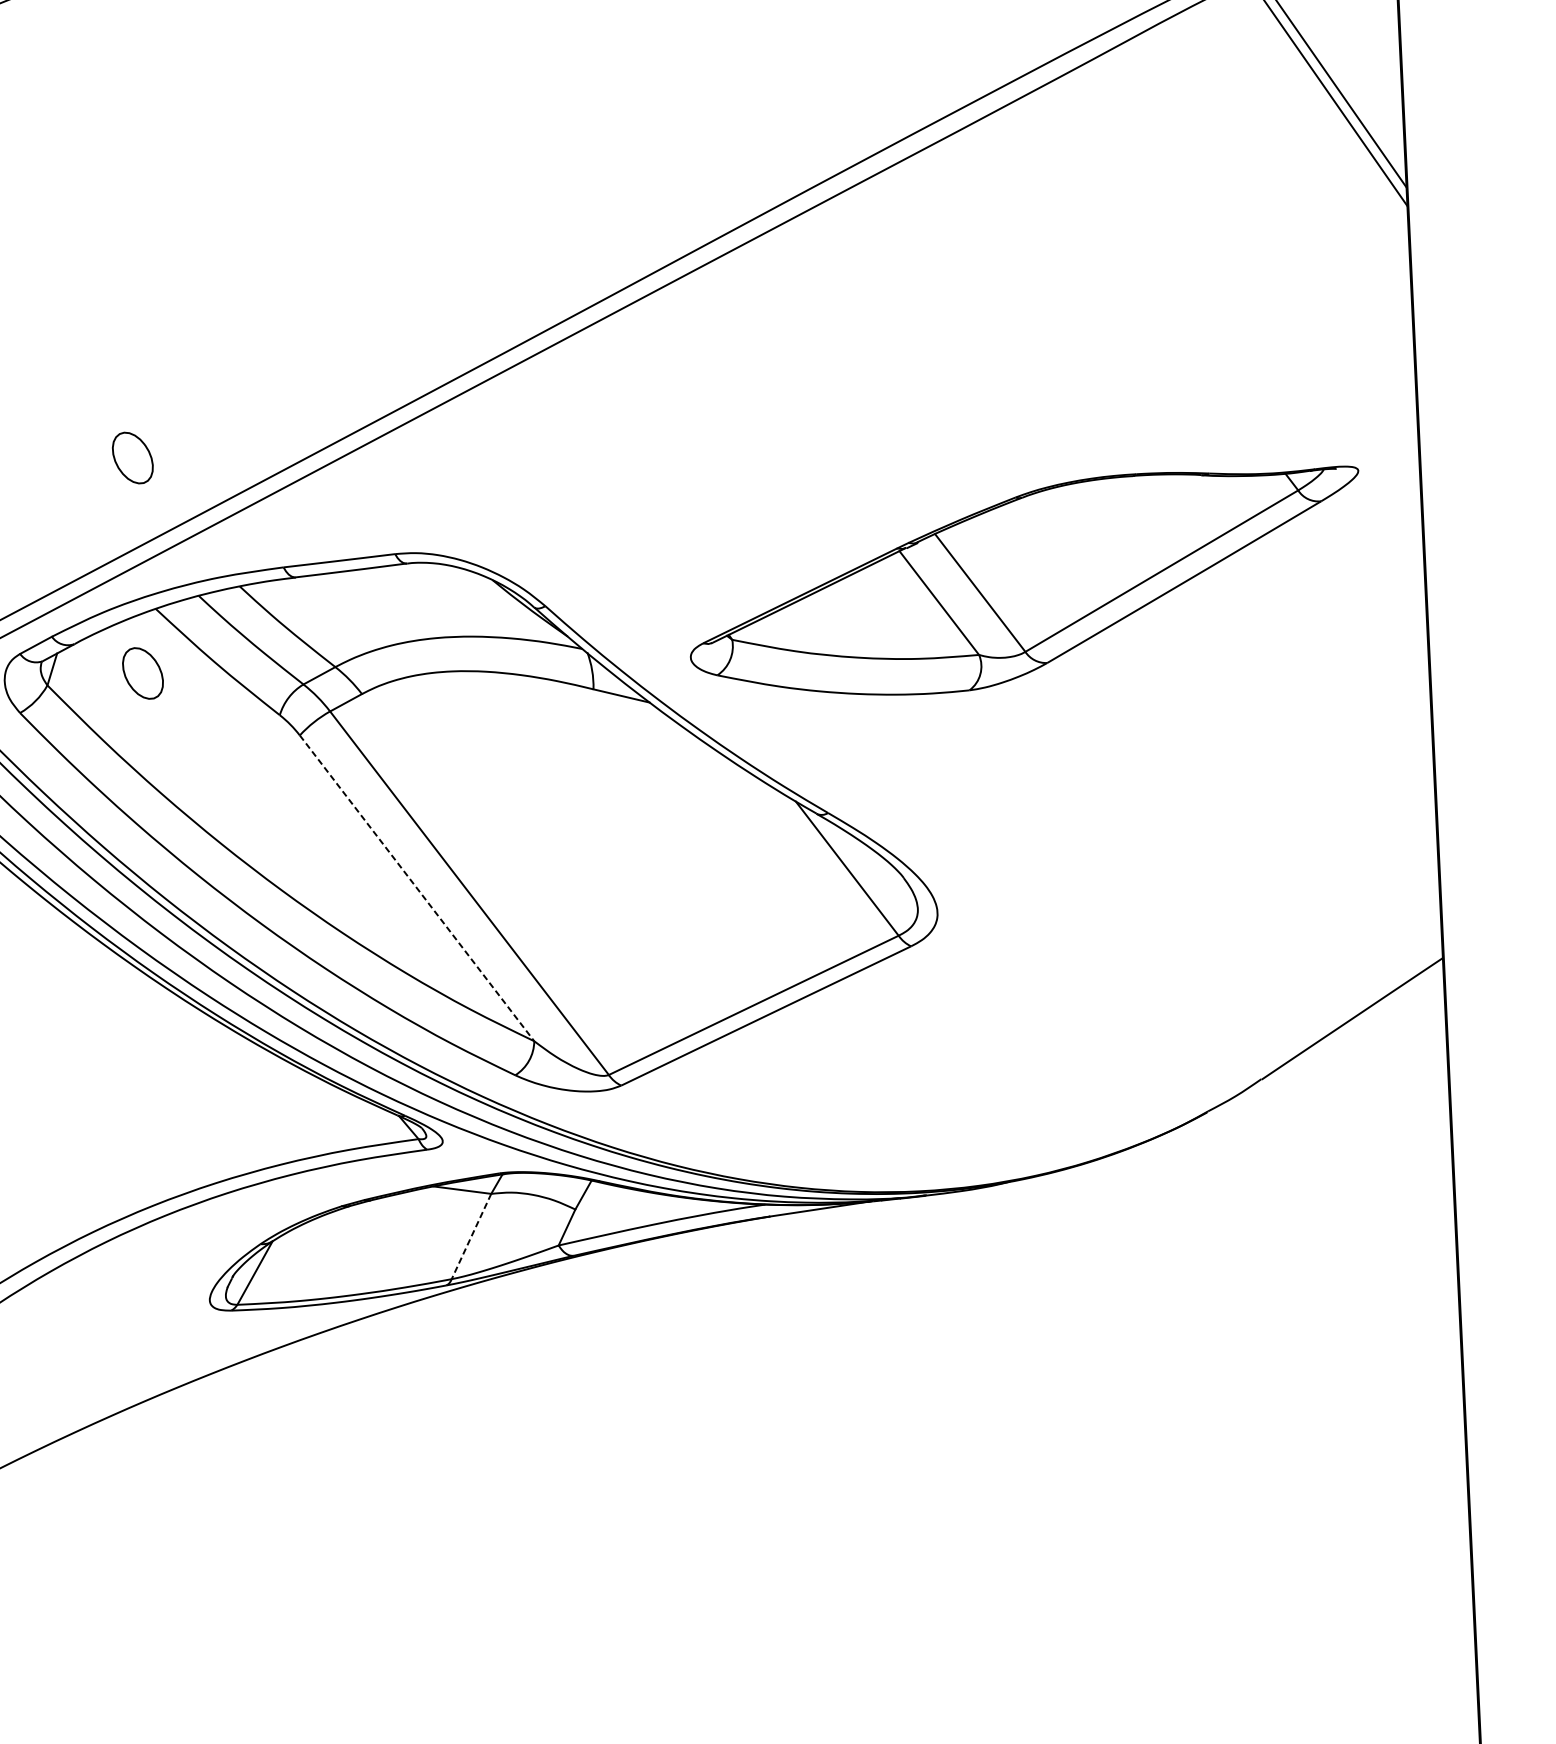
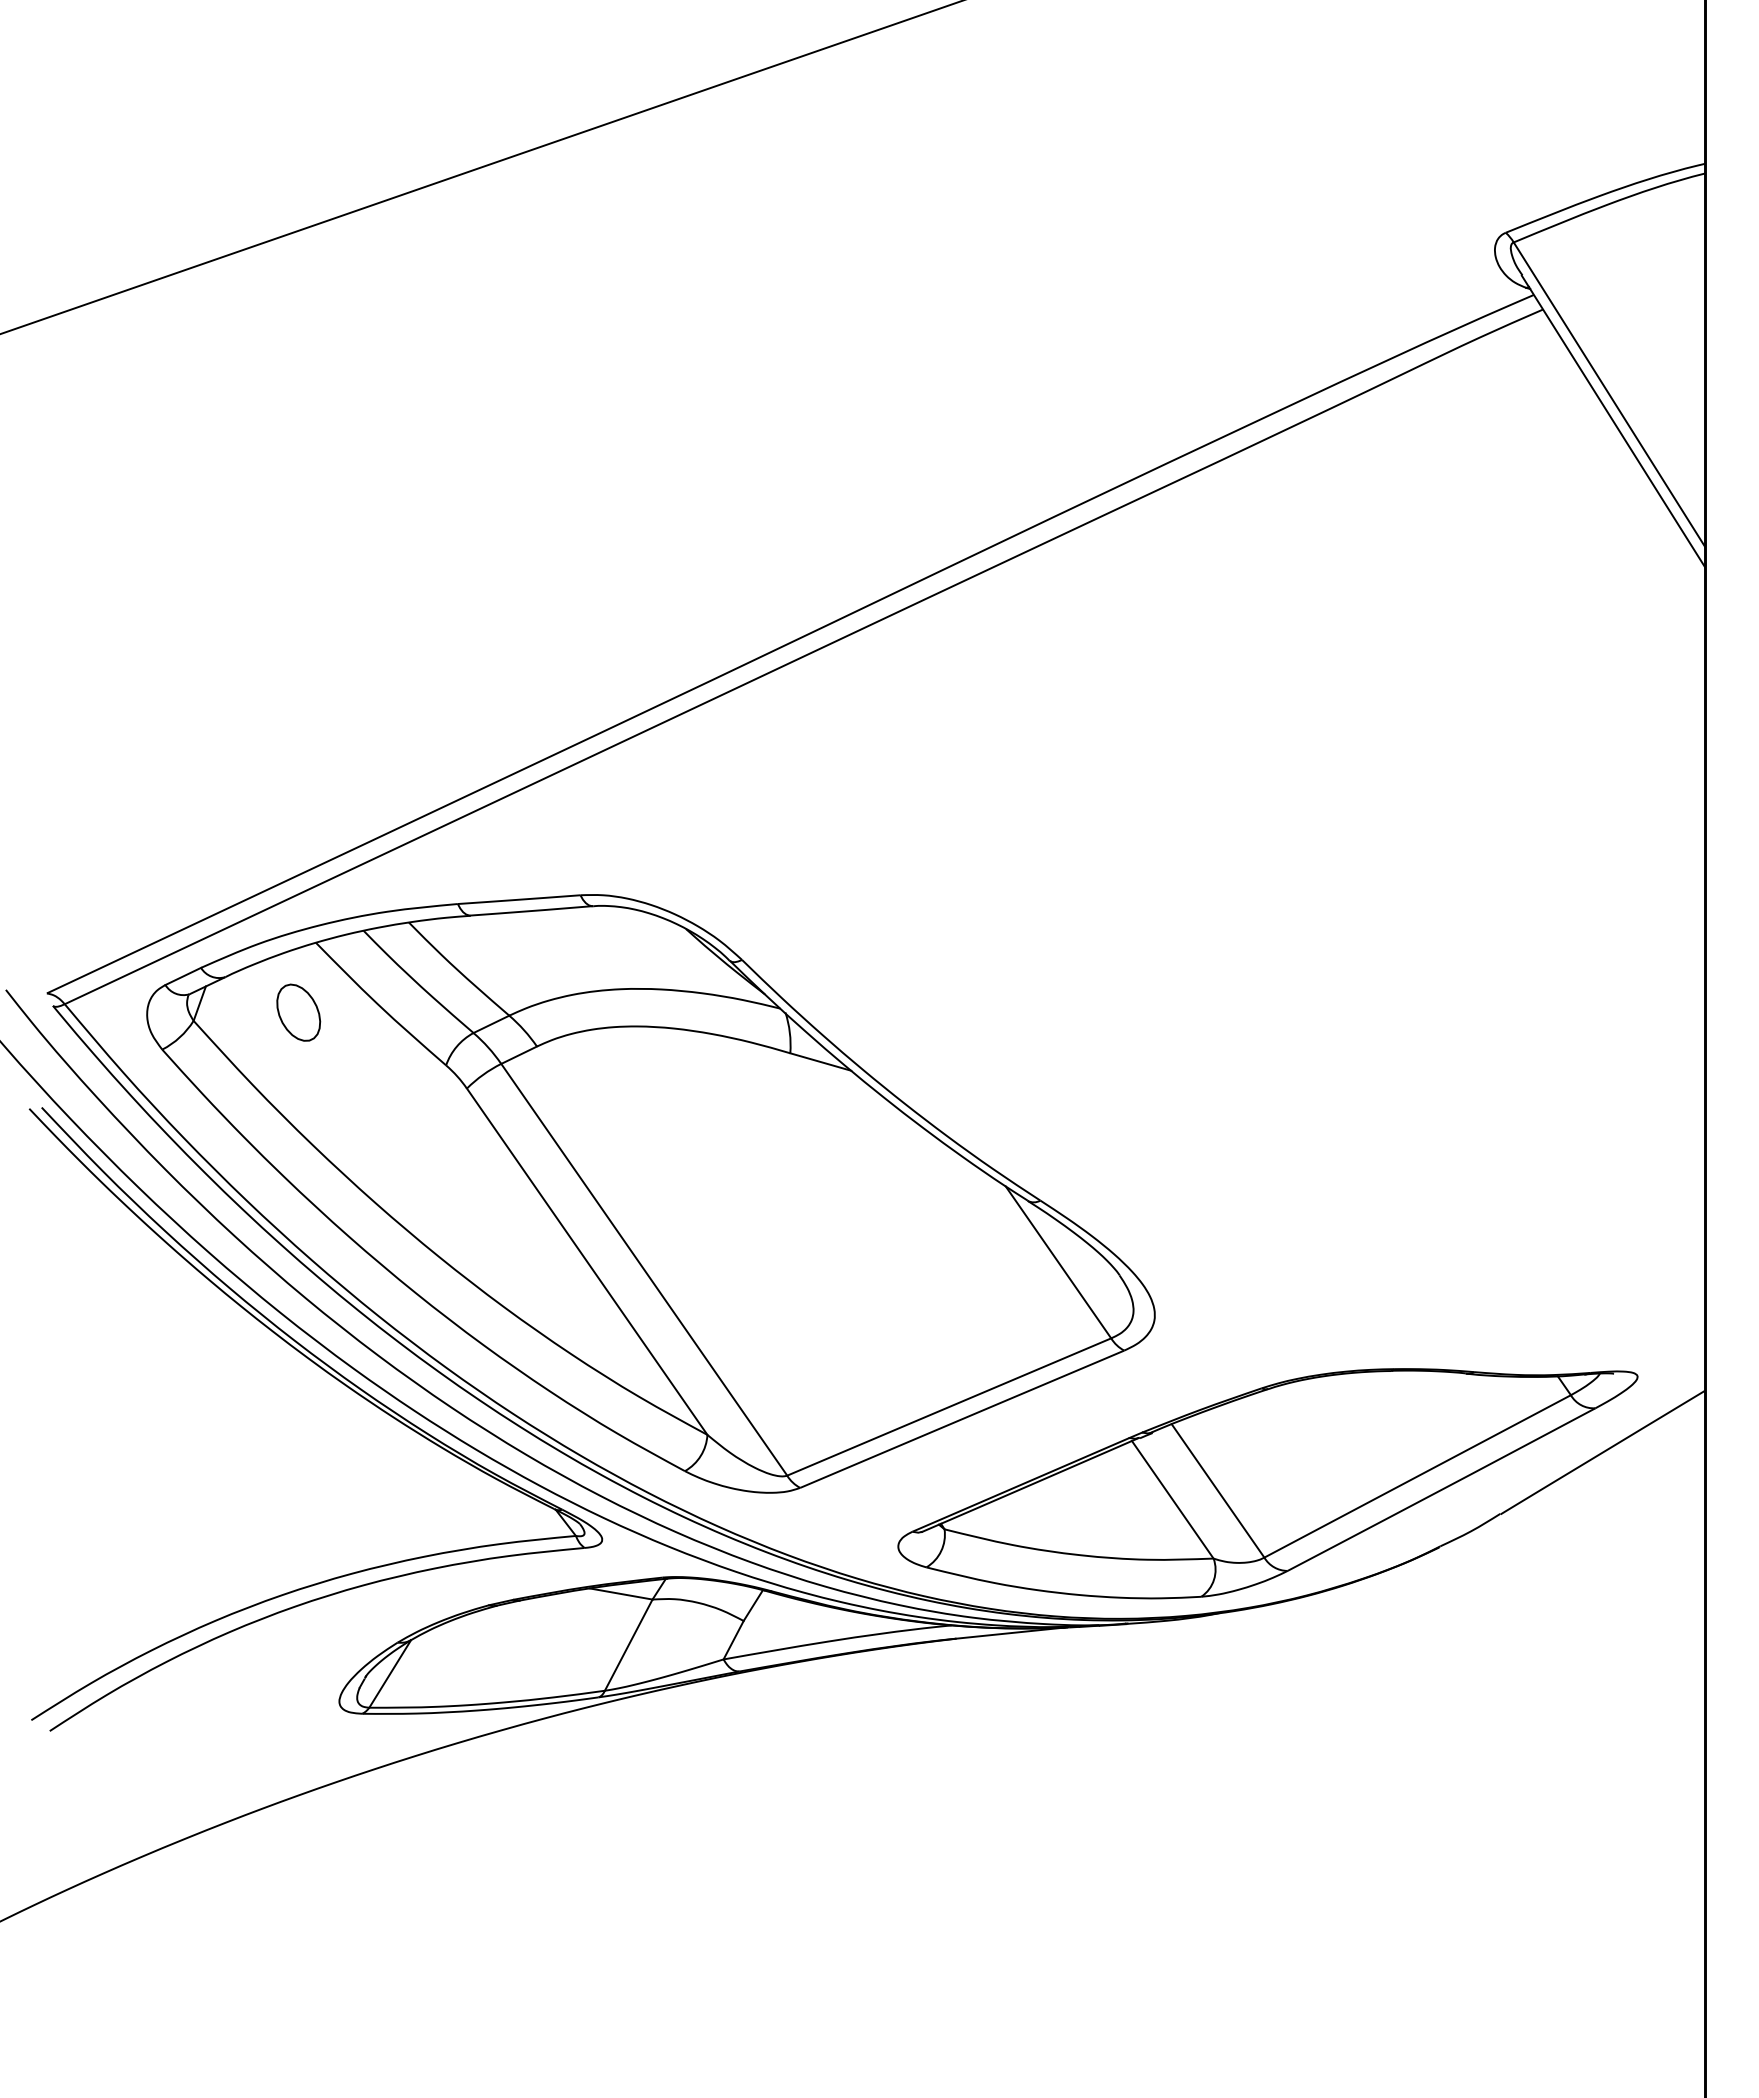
part: (132, 457) -> (298, 776), removed
part: (1025, 584) -> (1267, 1483), moved
line: (417, 888) -> (587, 1261), dashed -> solid
line: (471, 1236) -> (628, 1645), dashed -> solid

